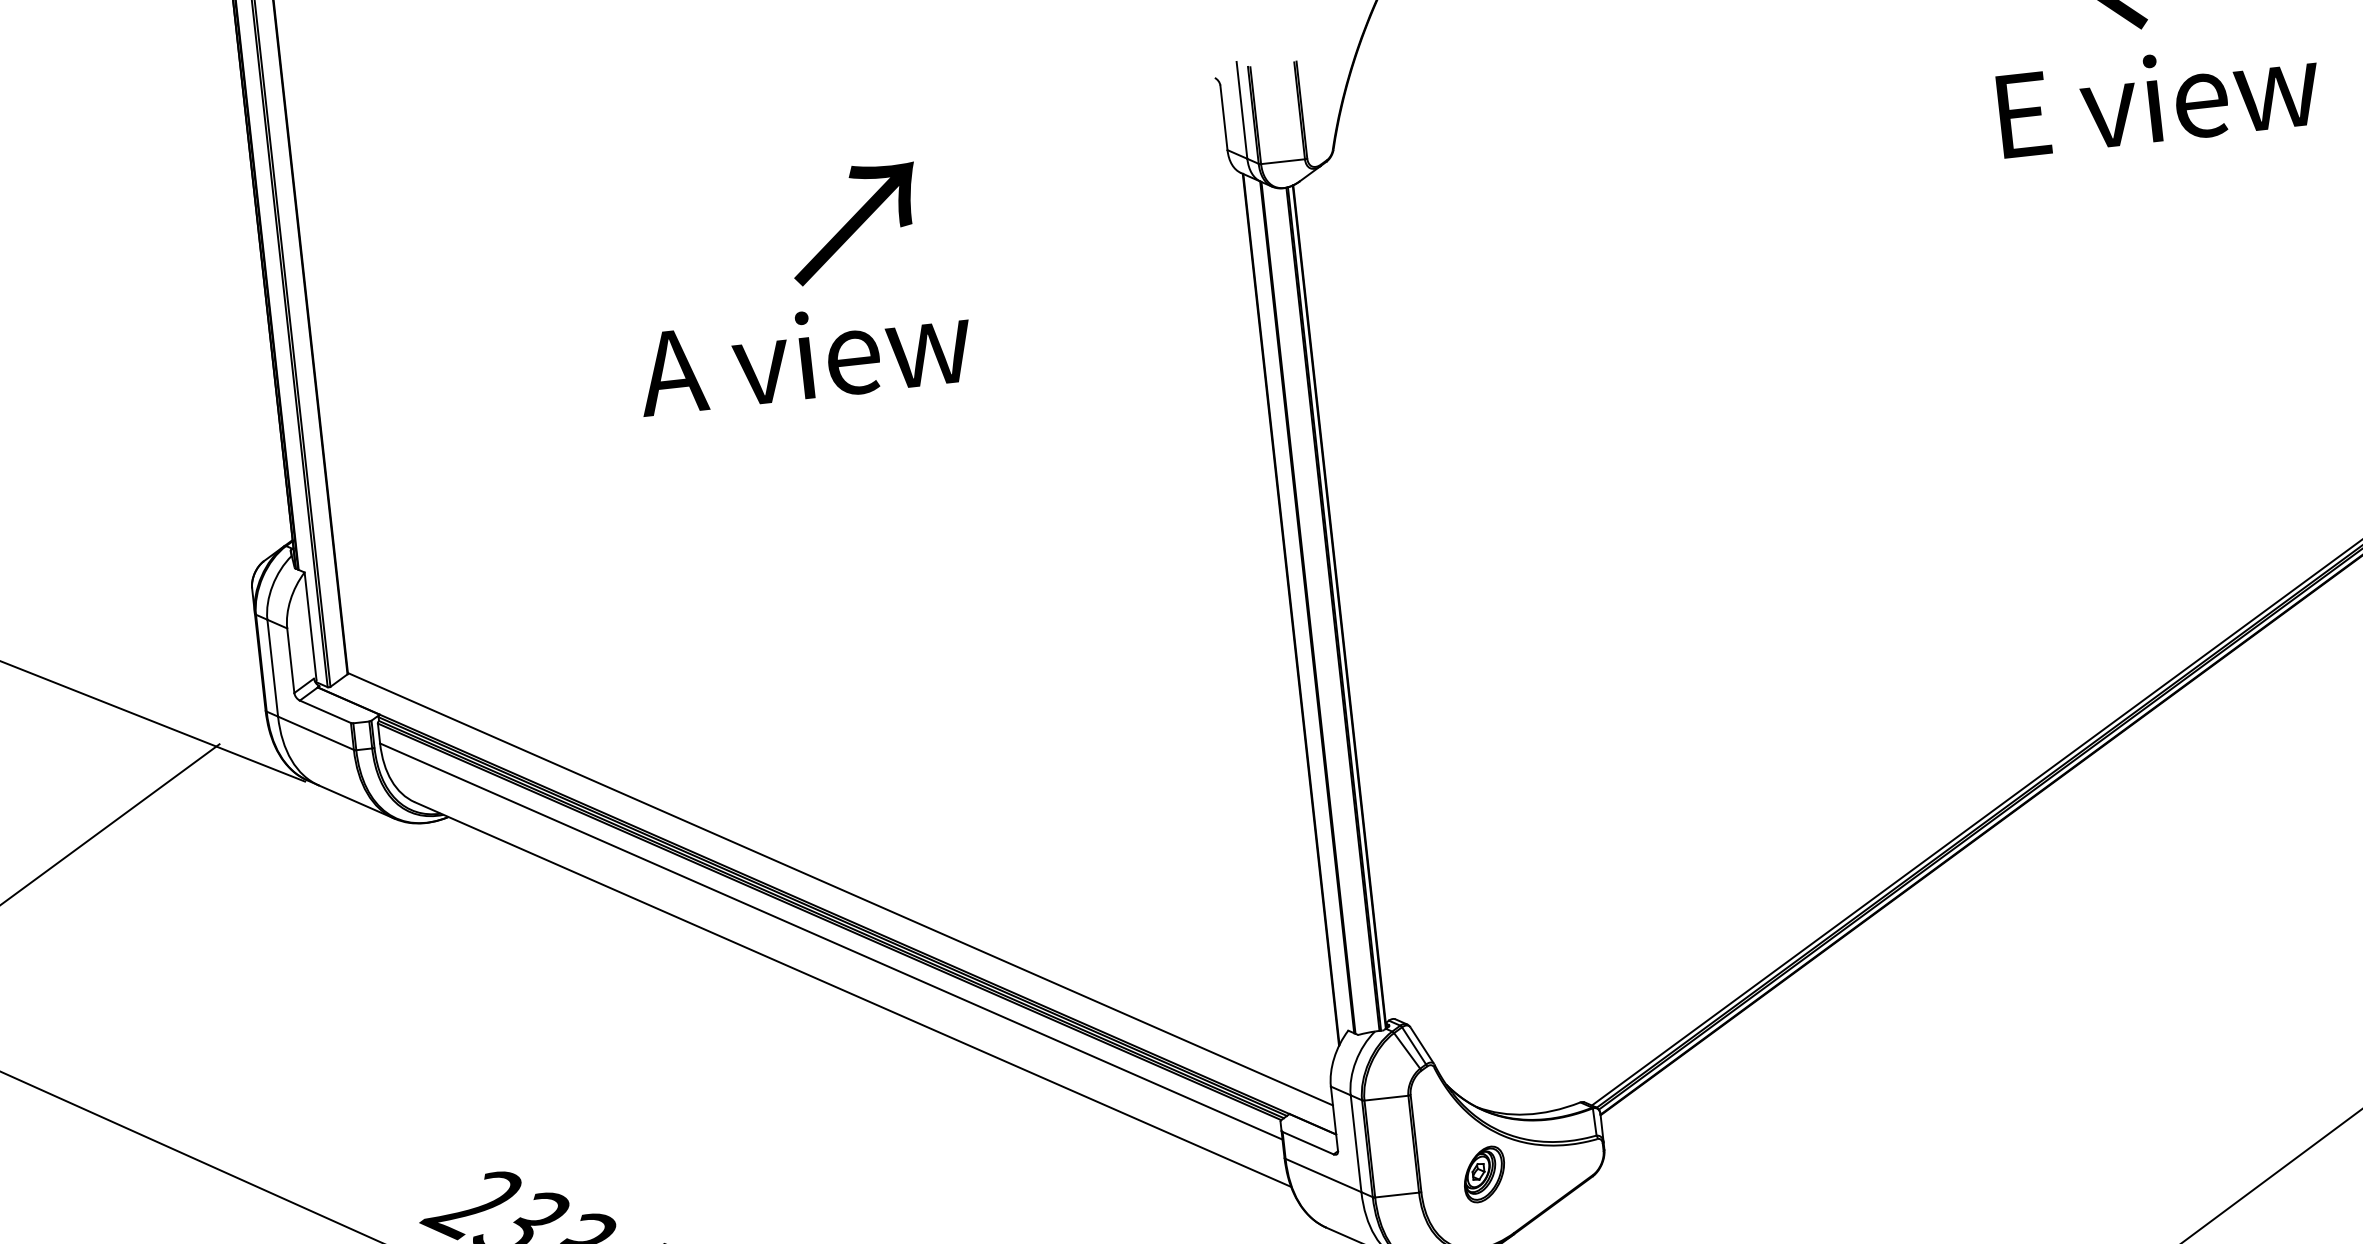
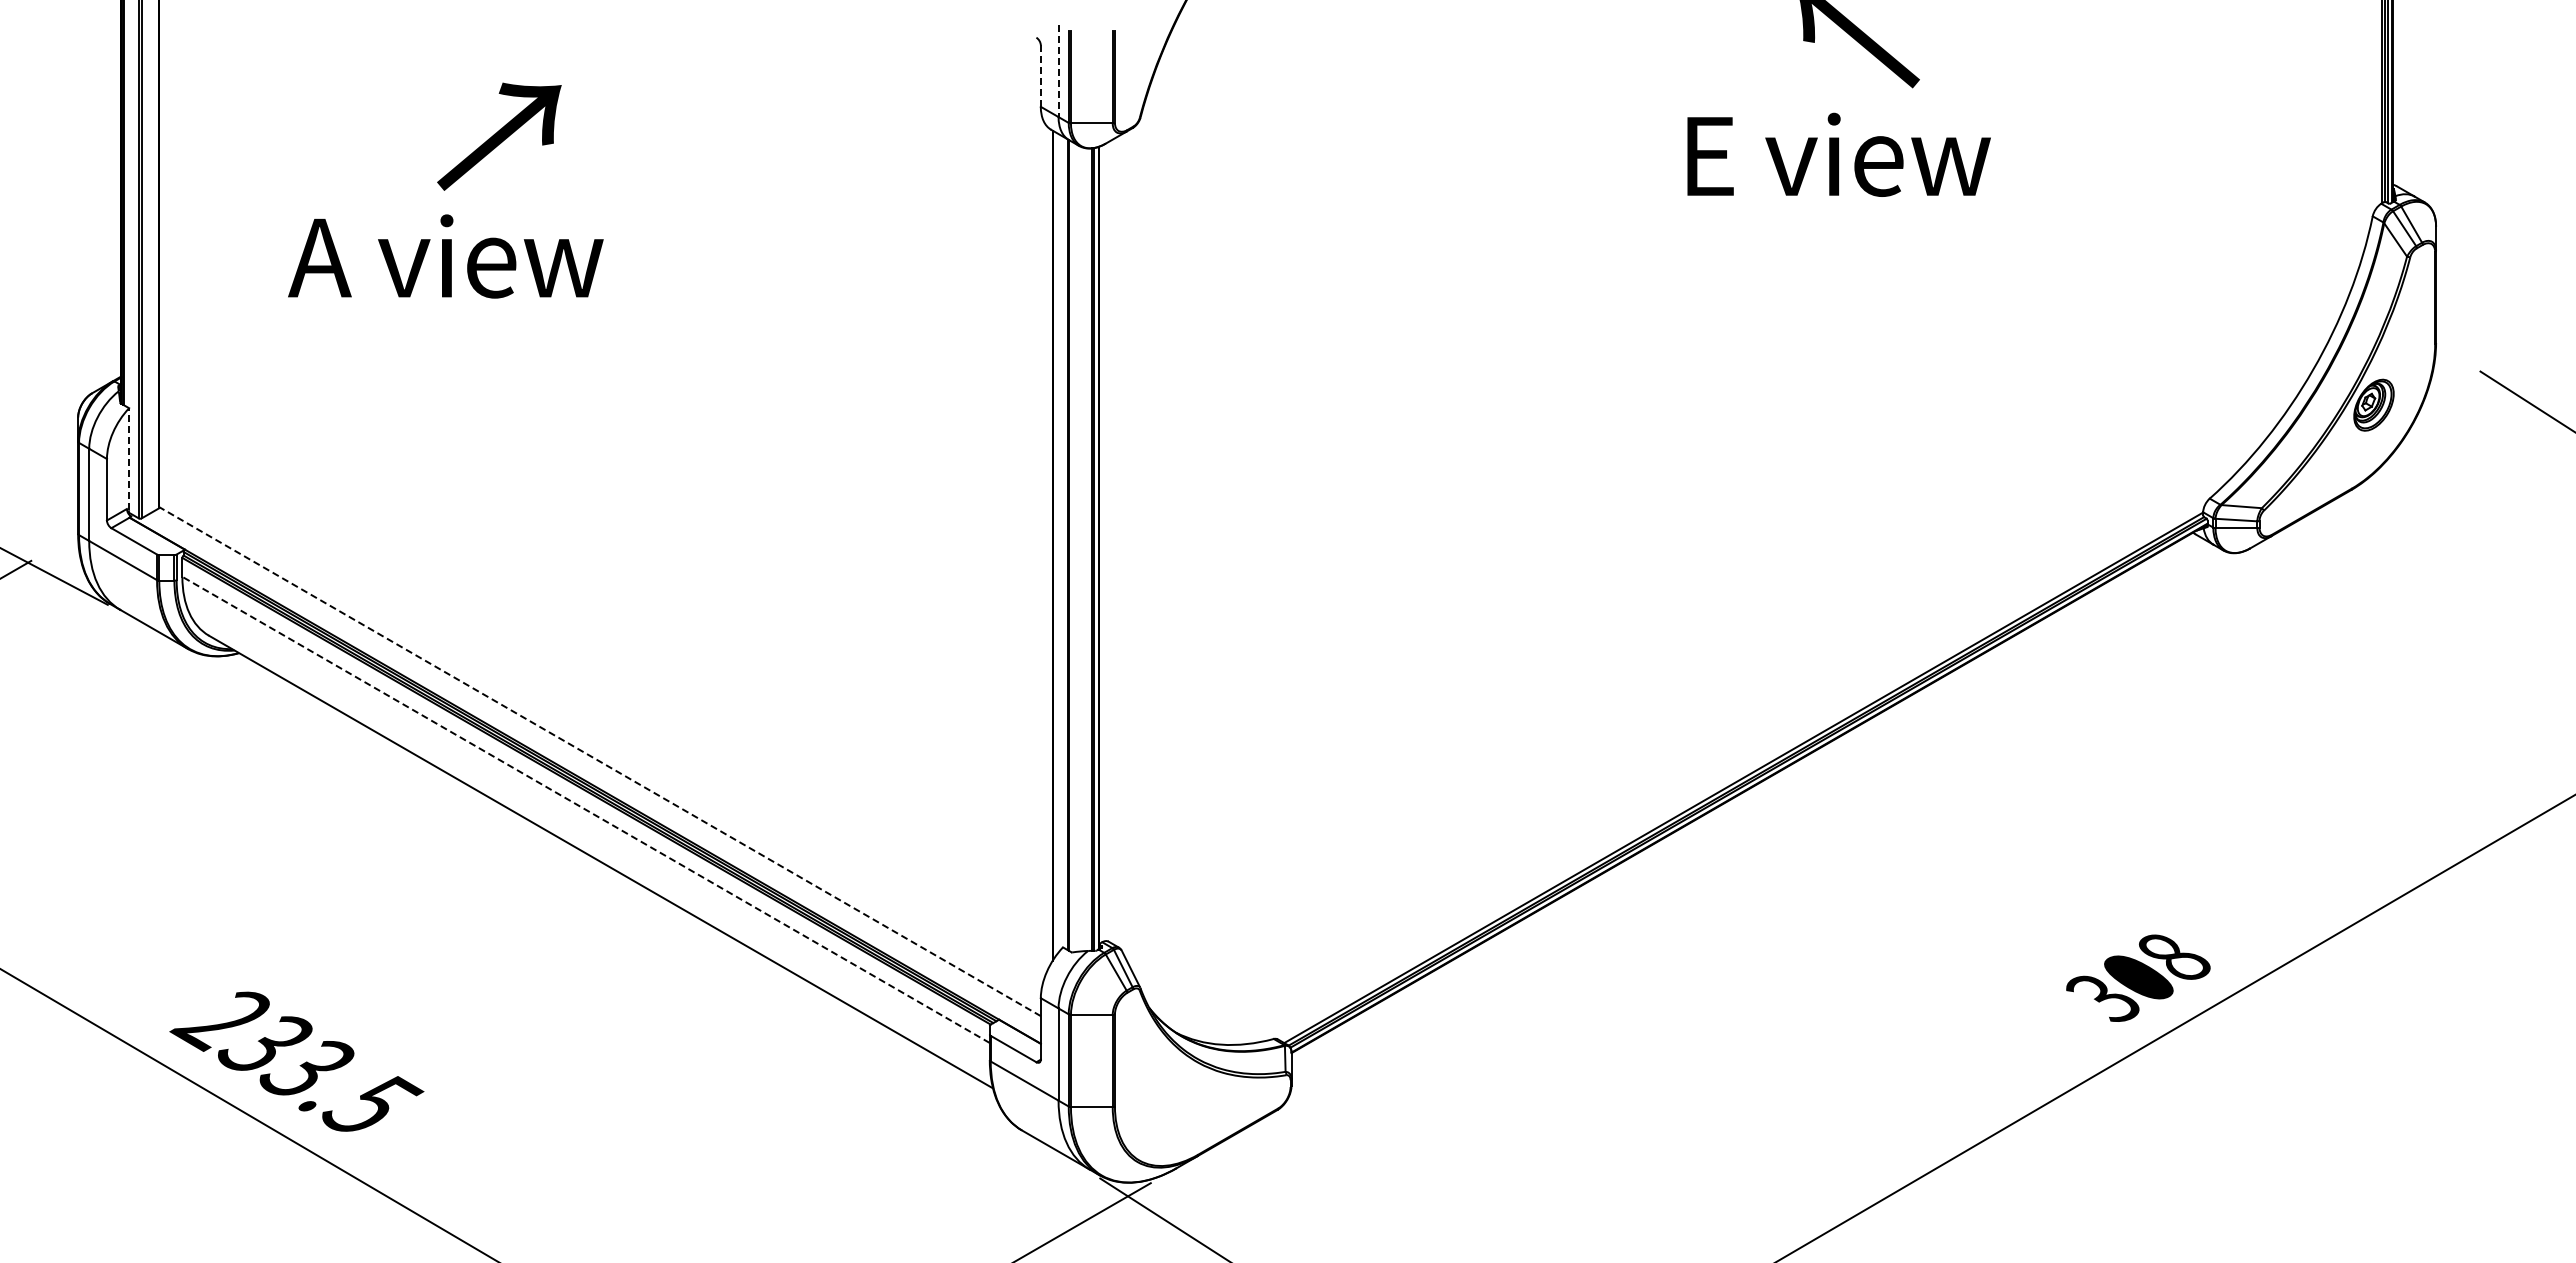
text: (2158, 98) -> (1838, 154), moved
line: (1241, 110) -> (1058, 71), solid -> dashed
line: (1223, 118) -> (1040, 76), solid -> dashed
text: (854, 222) -> (499, 136), moved
text: (804, 355) -> (445, 256), moved
line: (310, 625) -> (129, 458), solid -> dashed
line: (840, 888) -> (600, 761), solid -> dashed
line: (830, 941) -> (585, 809), solid -> dashed
part: (1483, 1174) -> (1175, 1096), removed

